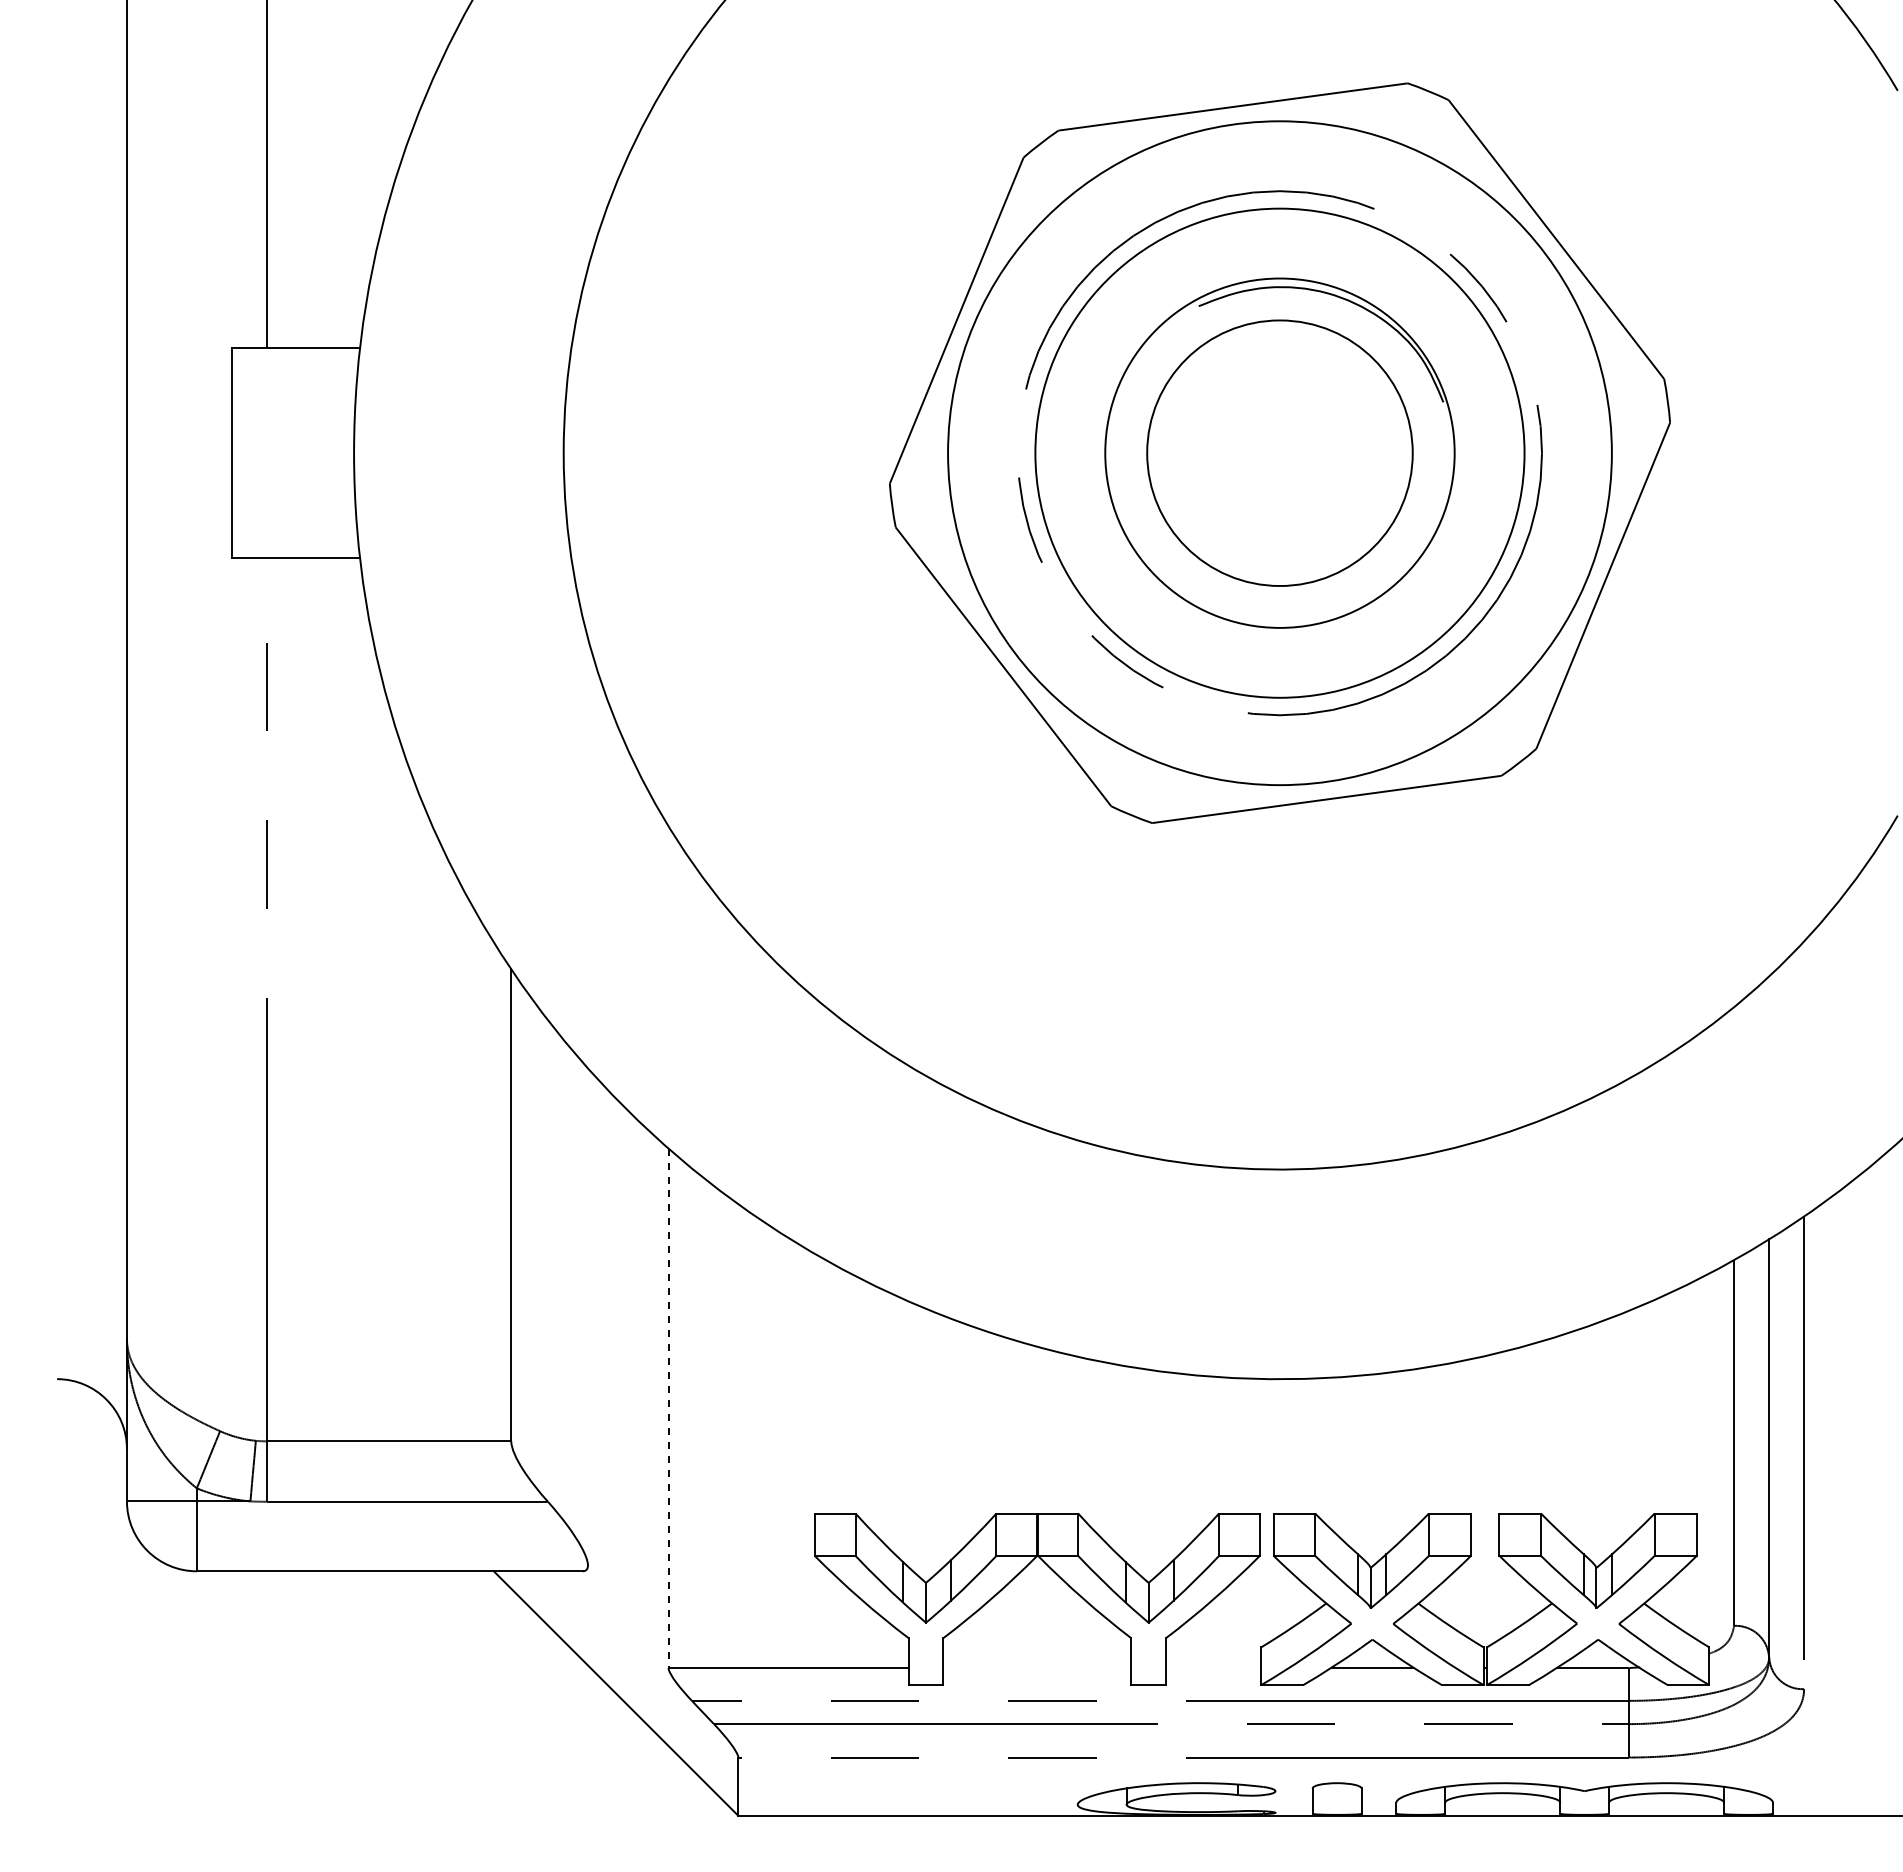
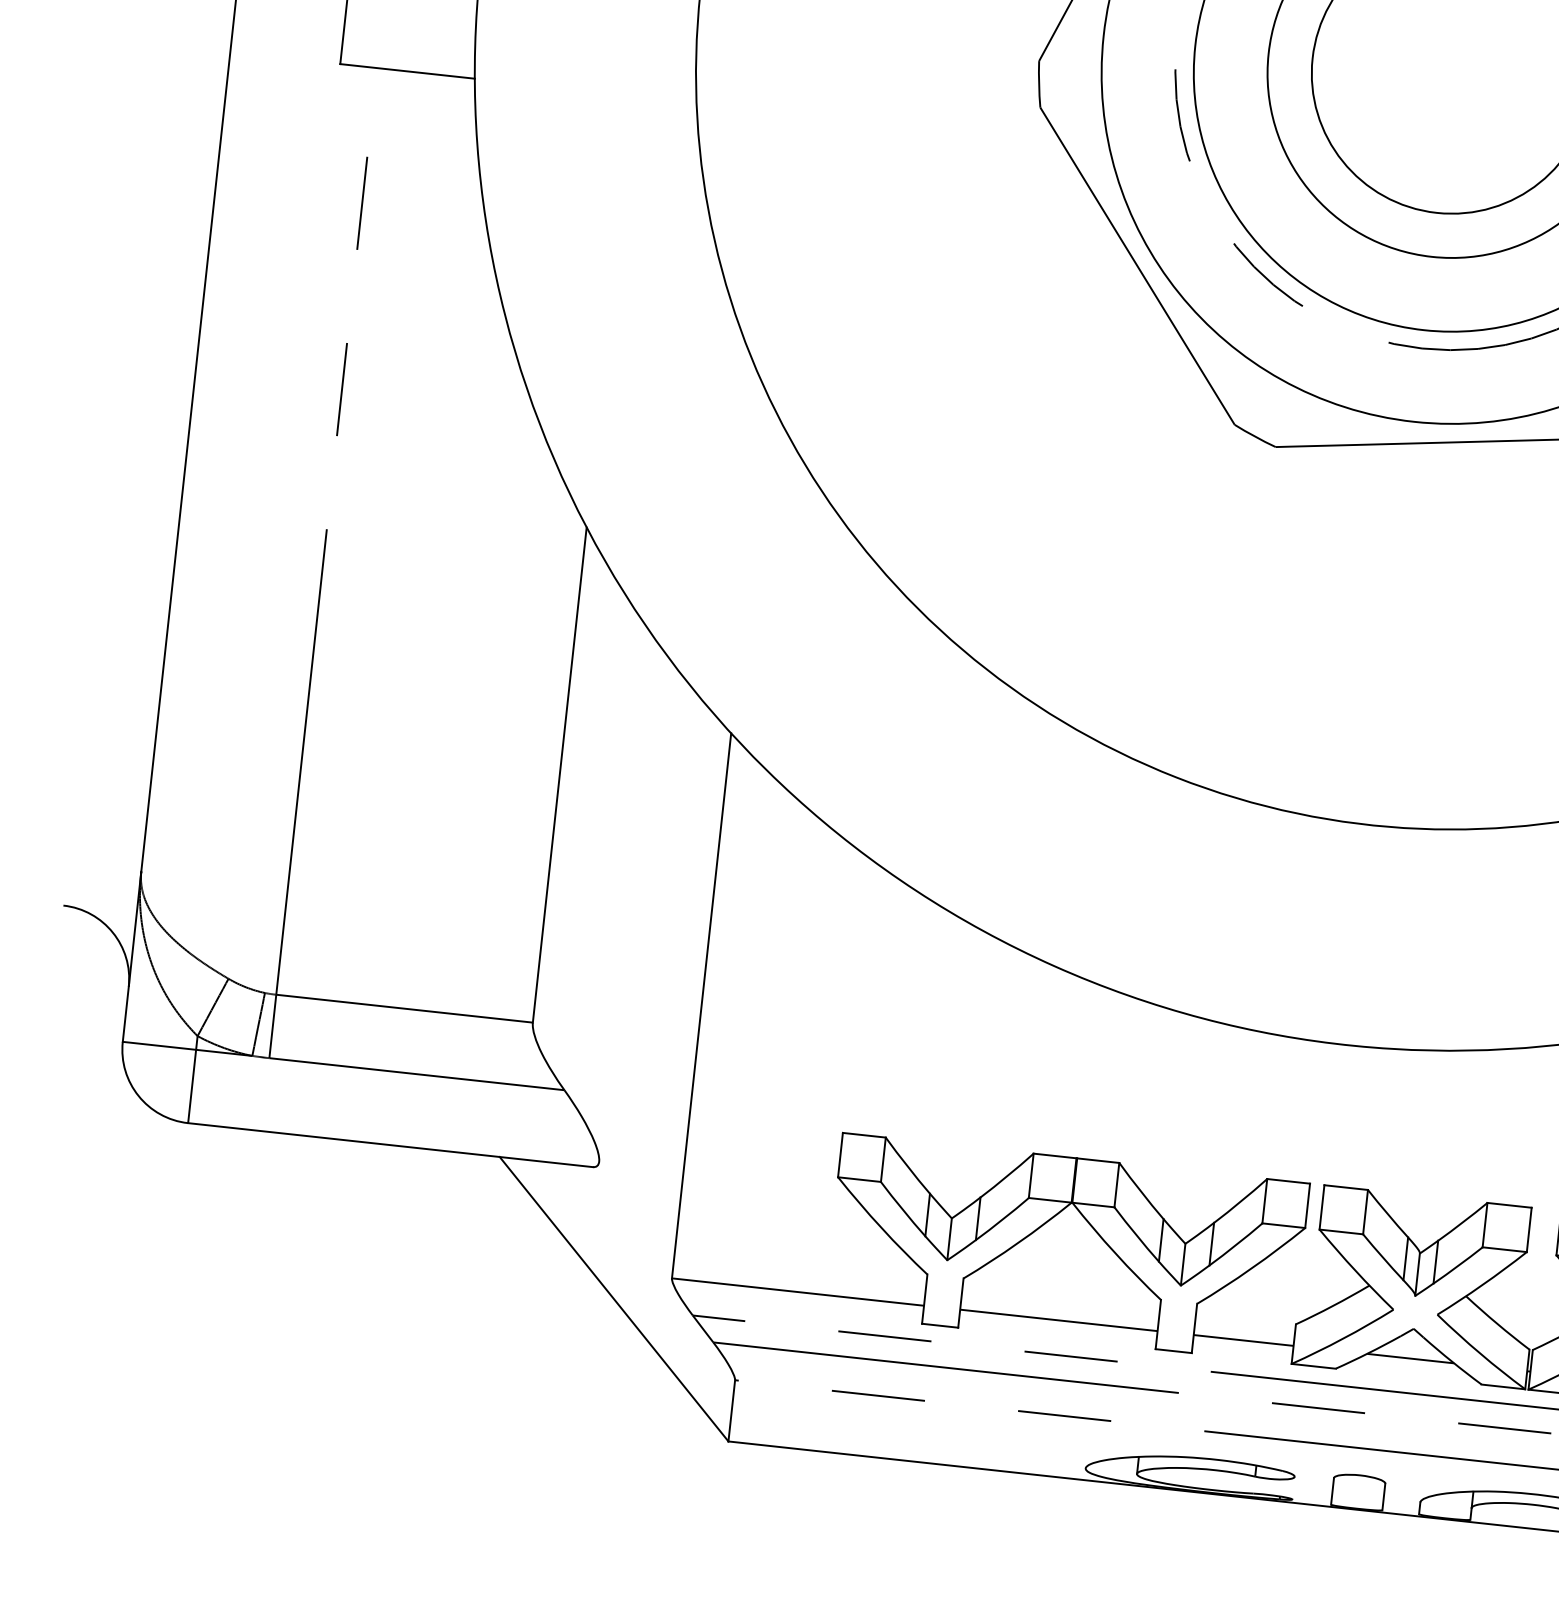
line: (668, 1408) -> (701, 1006), dashed -> solid
line: (1037, 1668) -> (1059, 1320), added
line: (1213, 1668) -> (1243, 1340), added

